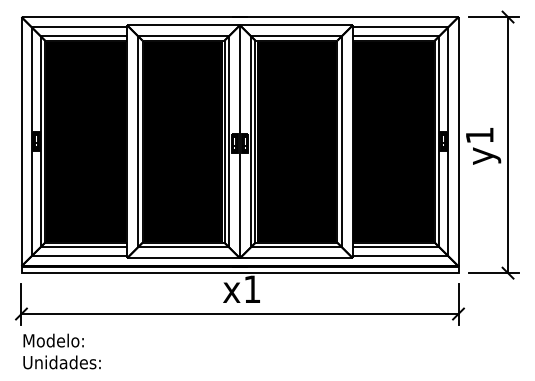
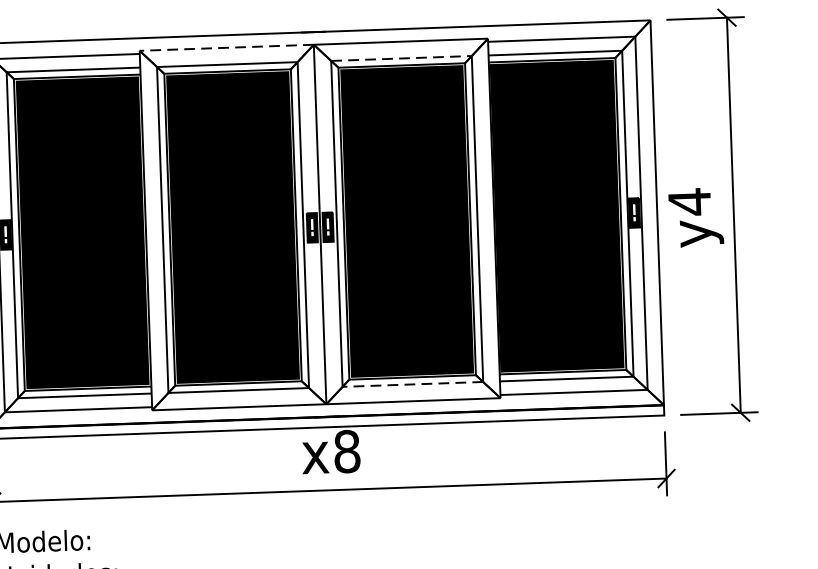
line: (183, 25) -> (226, 48), solid -> dashed
line: (296, 36) -> (401, 59), solid -> dashed
text: (479, 135) -> (689, 201), y1 -> y4
line: (296, 247) -> (412, 384), solid -> dashed
text: (252, 289) -> (347, 451), x1 -> x8

